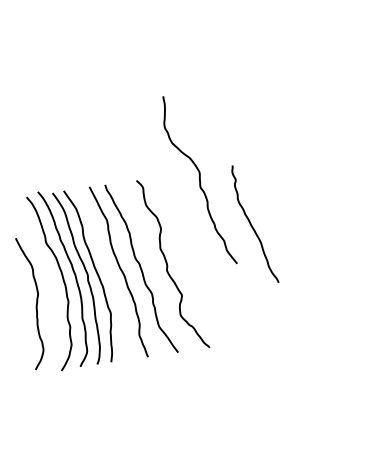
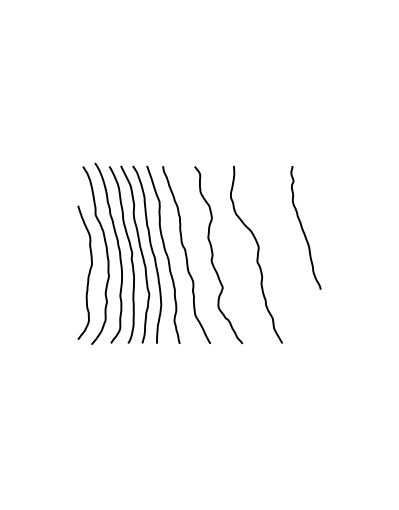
curve: (199, 179) -> (257, 254), moved
curve: (106, 270) -> (151, 251), added
curve: (35, 302) -> (88, 272), moved

